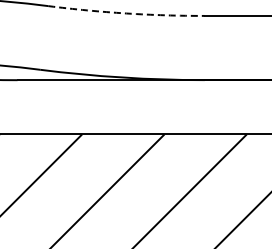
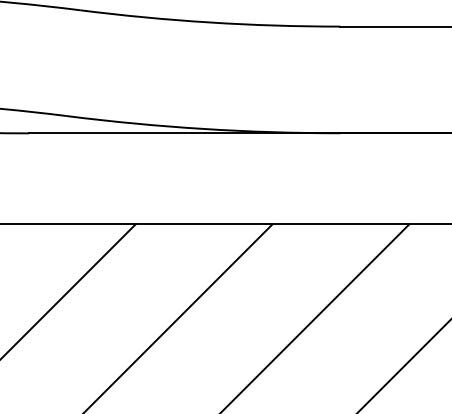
arc: (126, 13) -> (210, 22), dashed -> solid

